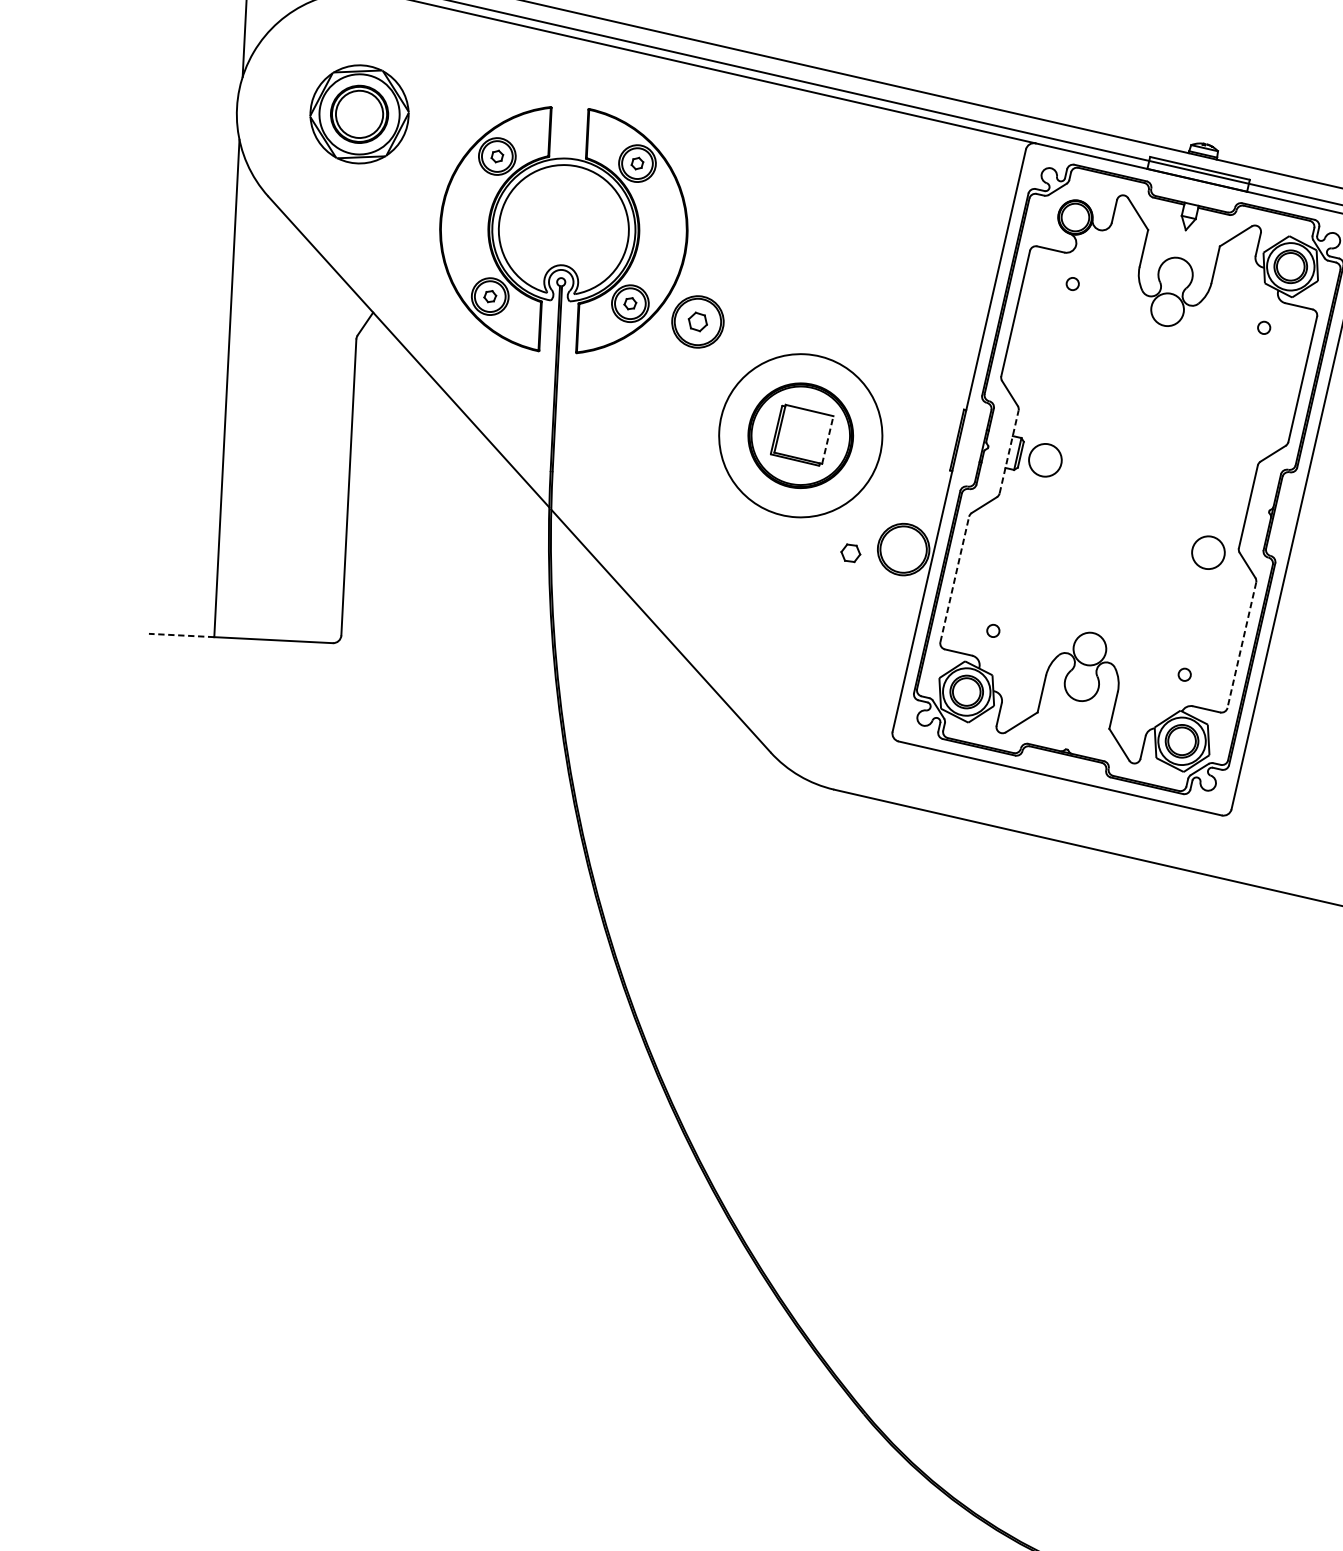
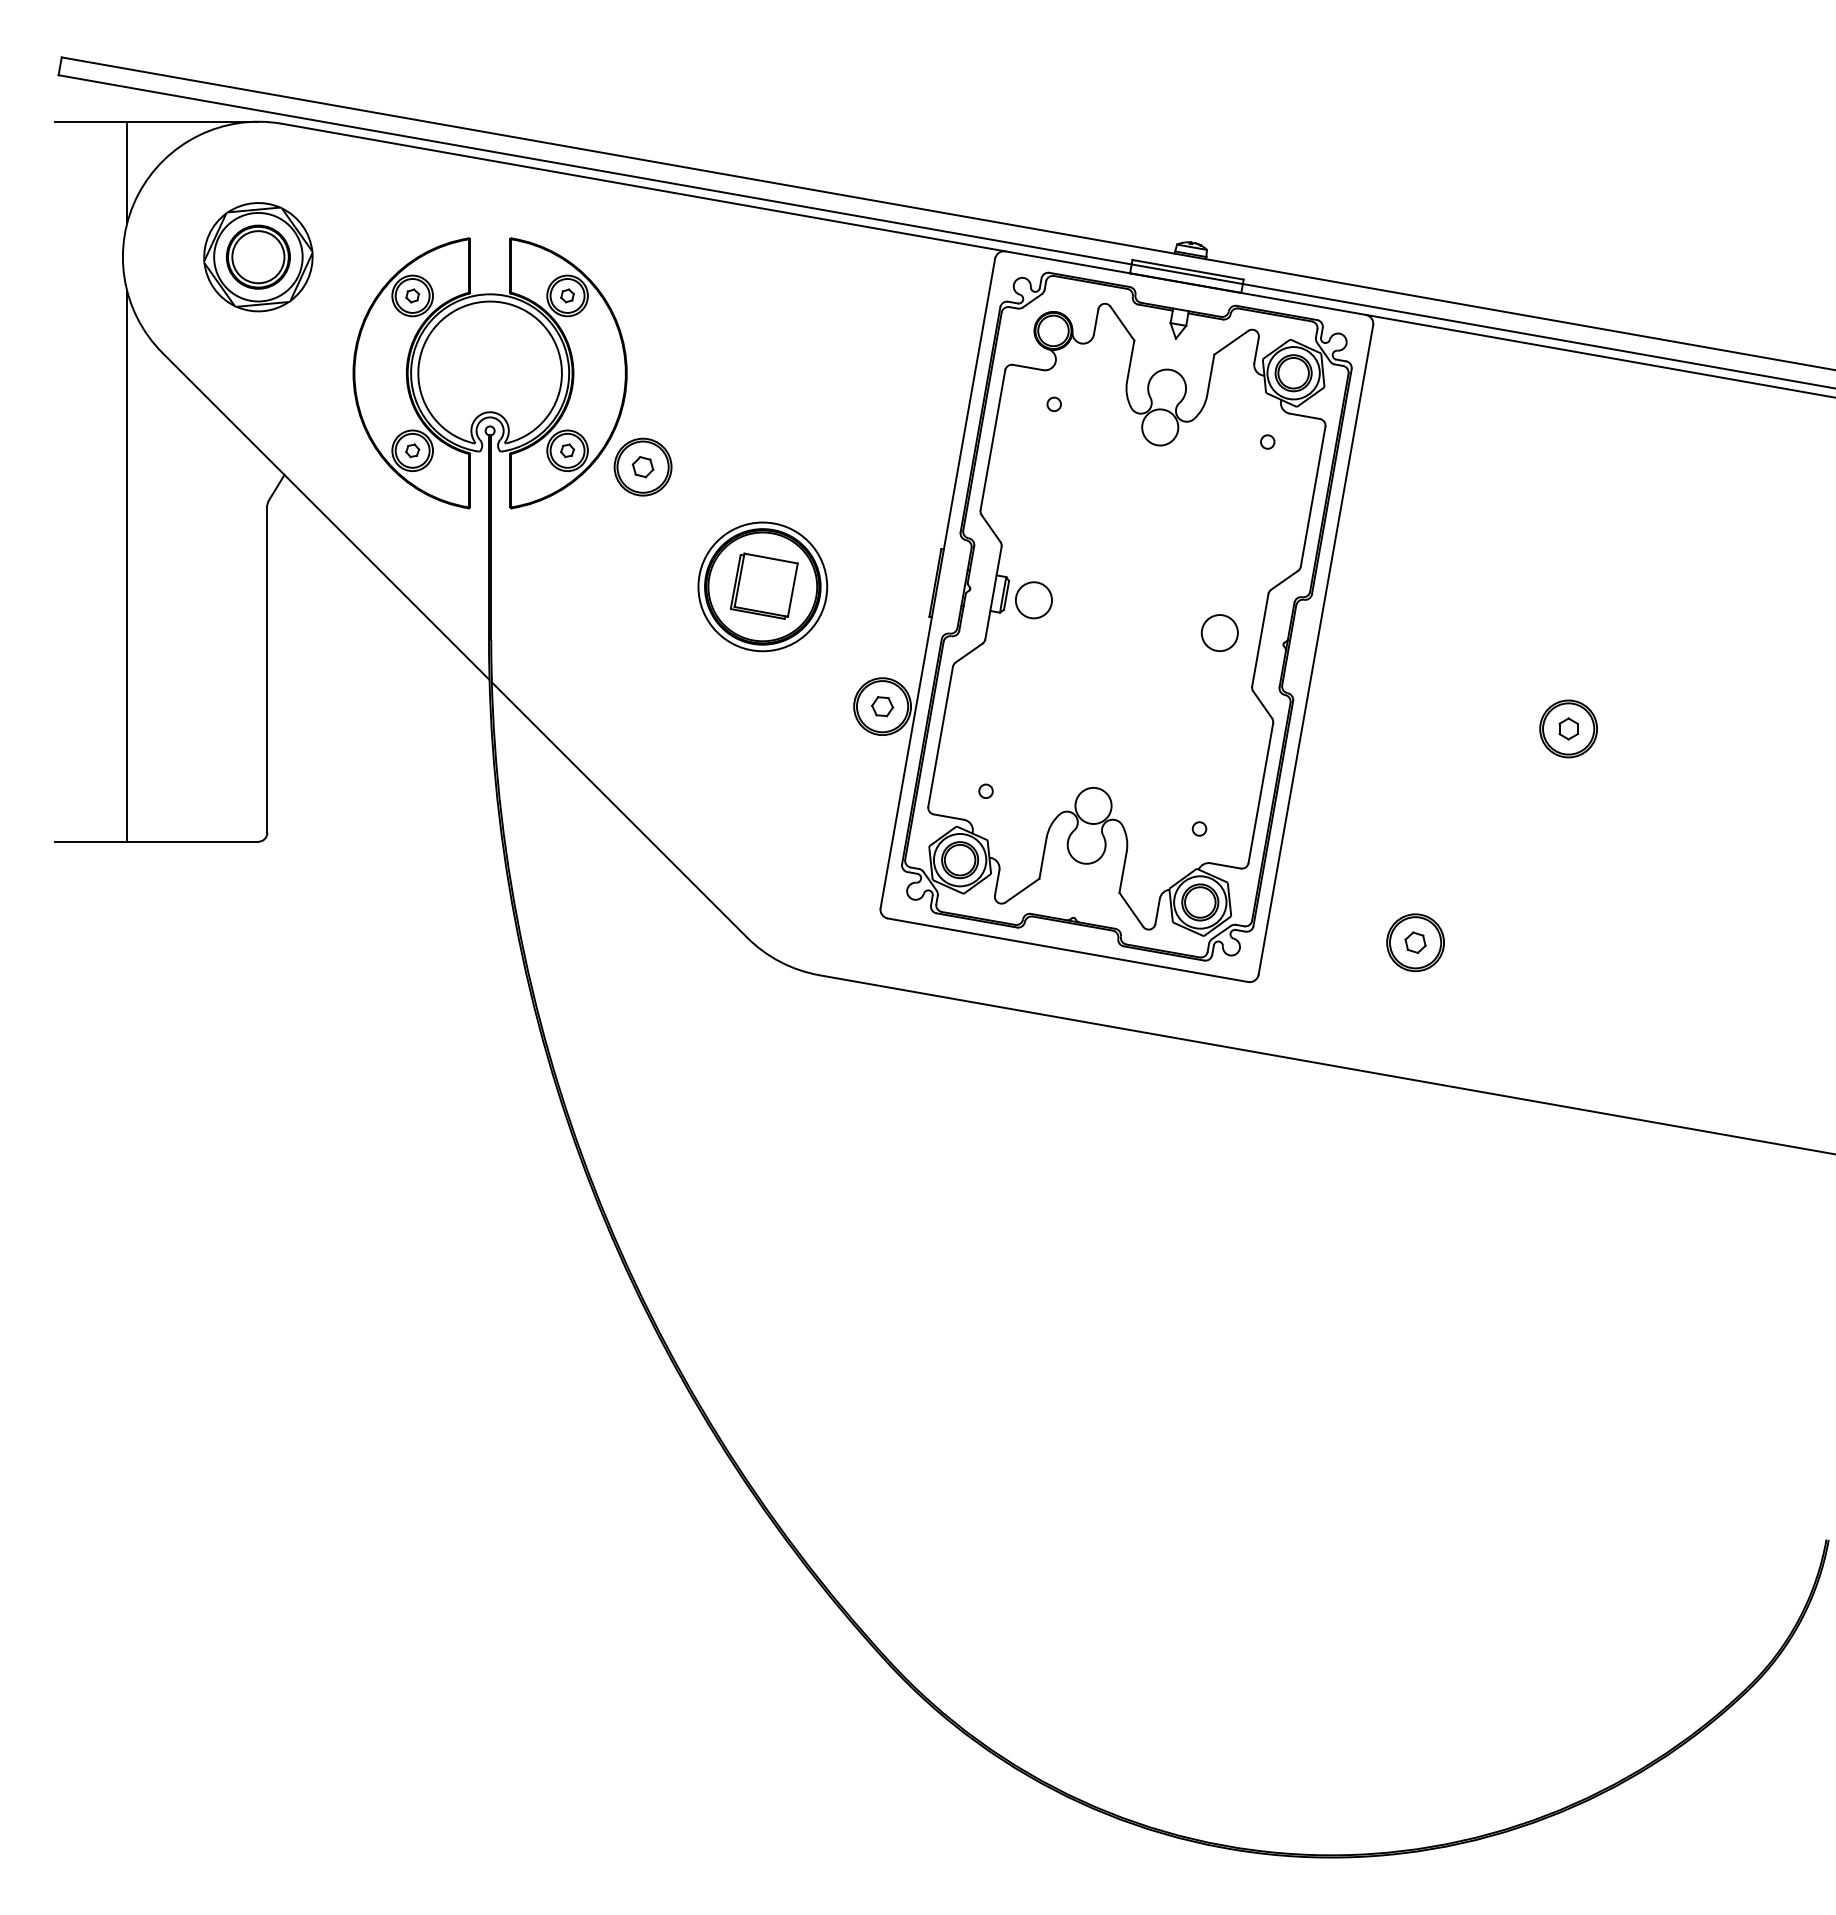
circle: (800, 435) -> (762, 586), size x0.71
line: (827, 439) -> (792, 589), dashed -> solid
line: (1009, 452) -> (993, 593), dashed -> solid
circle: (1208, 552) -> (1219, 632), moved
part: (850, 553) -> (882, 706), moved
line: (954, 579) -> (940, 736), dashed -> solid
line: (180, 635) -> (90, 841), dashed -> solid
line: (1241, 645) -> (1260, 793), dashed -> solid

